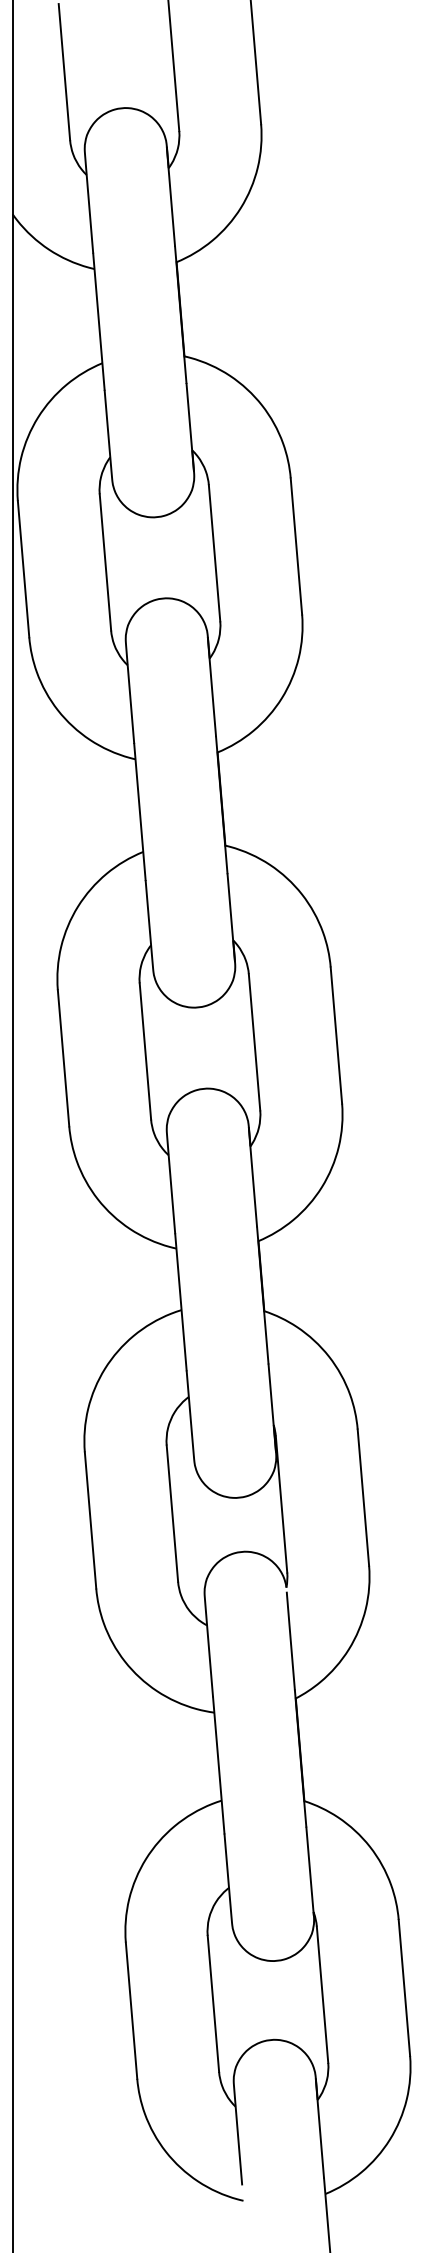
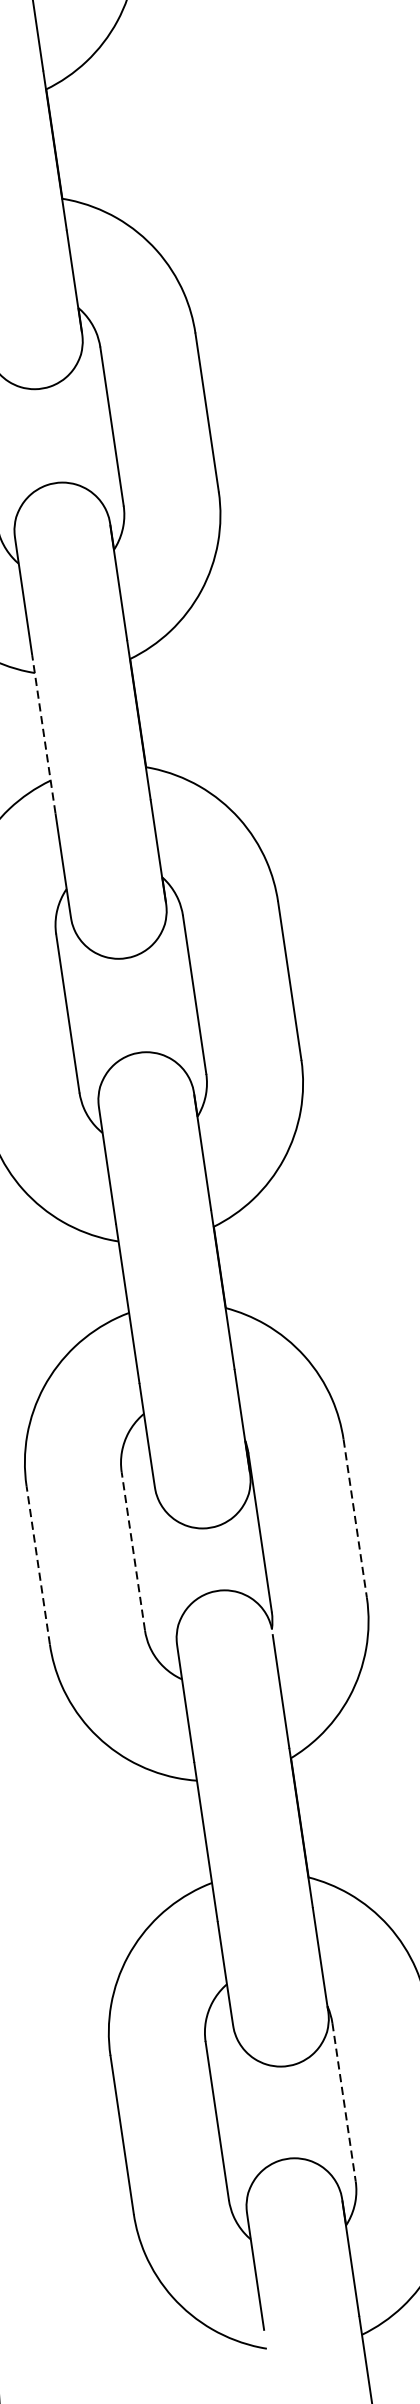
line: (139, 811) -> (43, 733), solid -> dashed
line: (363, 1498) -> (355, 1519), solid -> dashed
line: (172, 1513) -> (133, 1551), solid -> dashed
line: (90, 1519) -> (38, 1564), solid -> dashed
line: (322, 1995) -> (344, 2103), solid -> dashed

